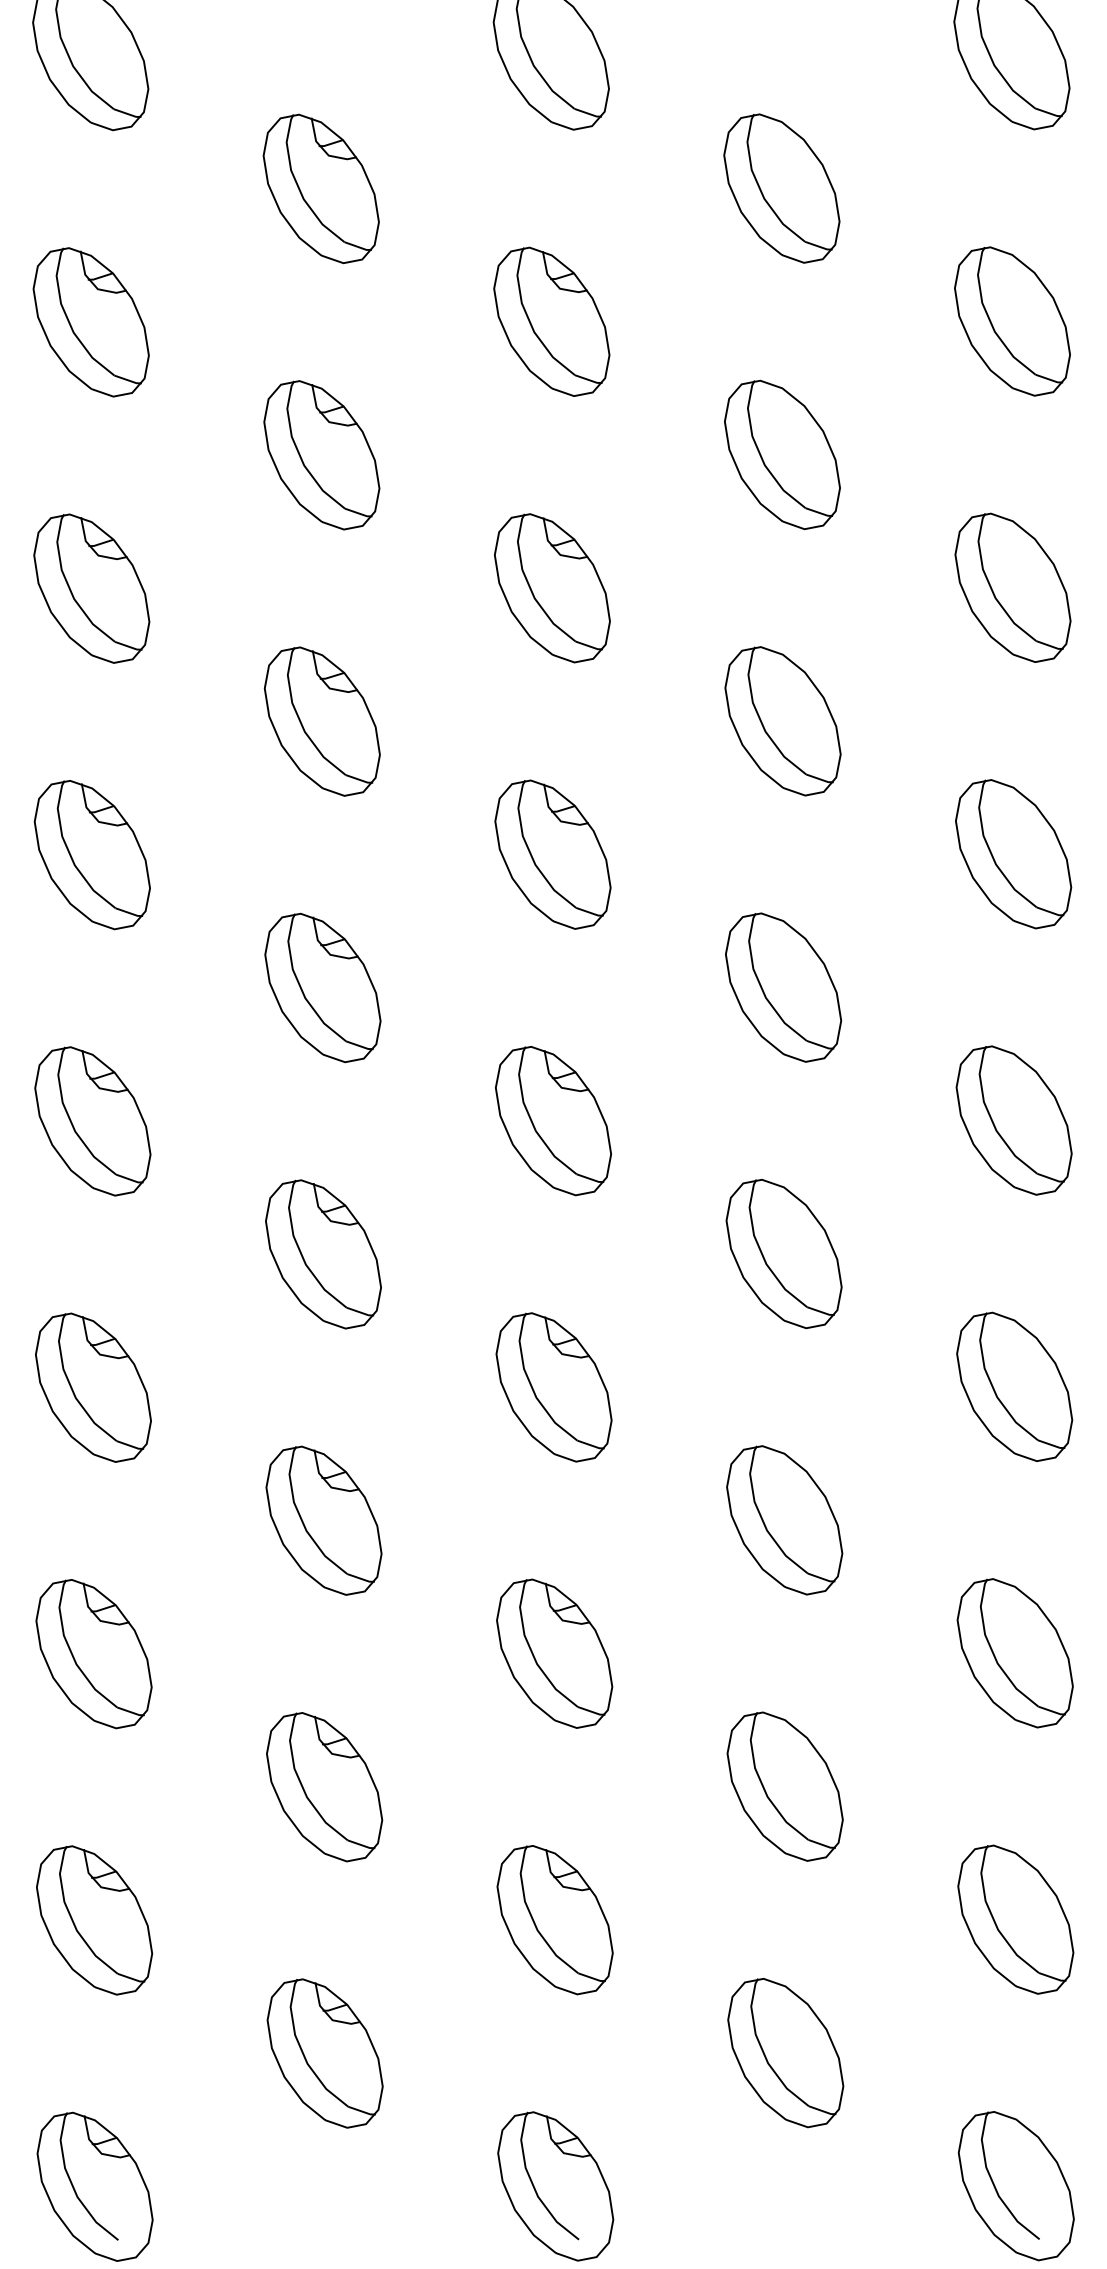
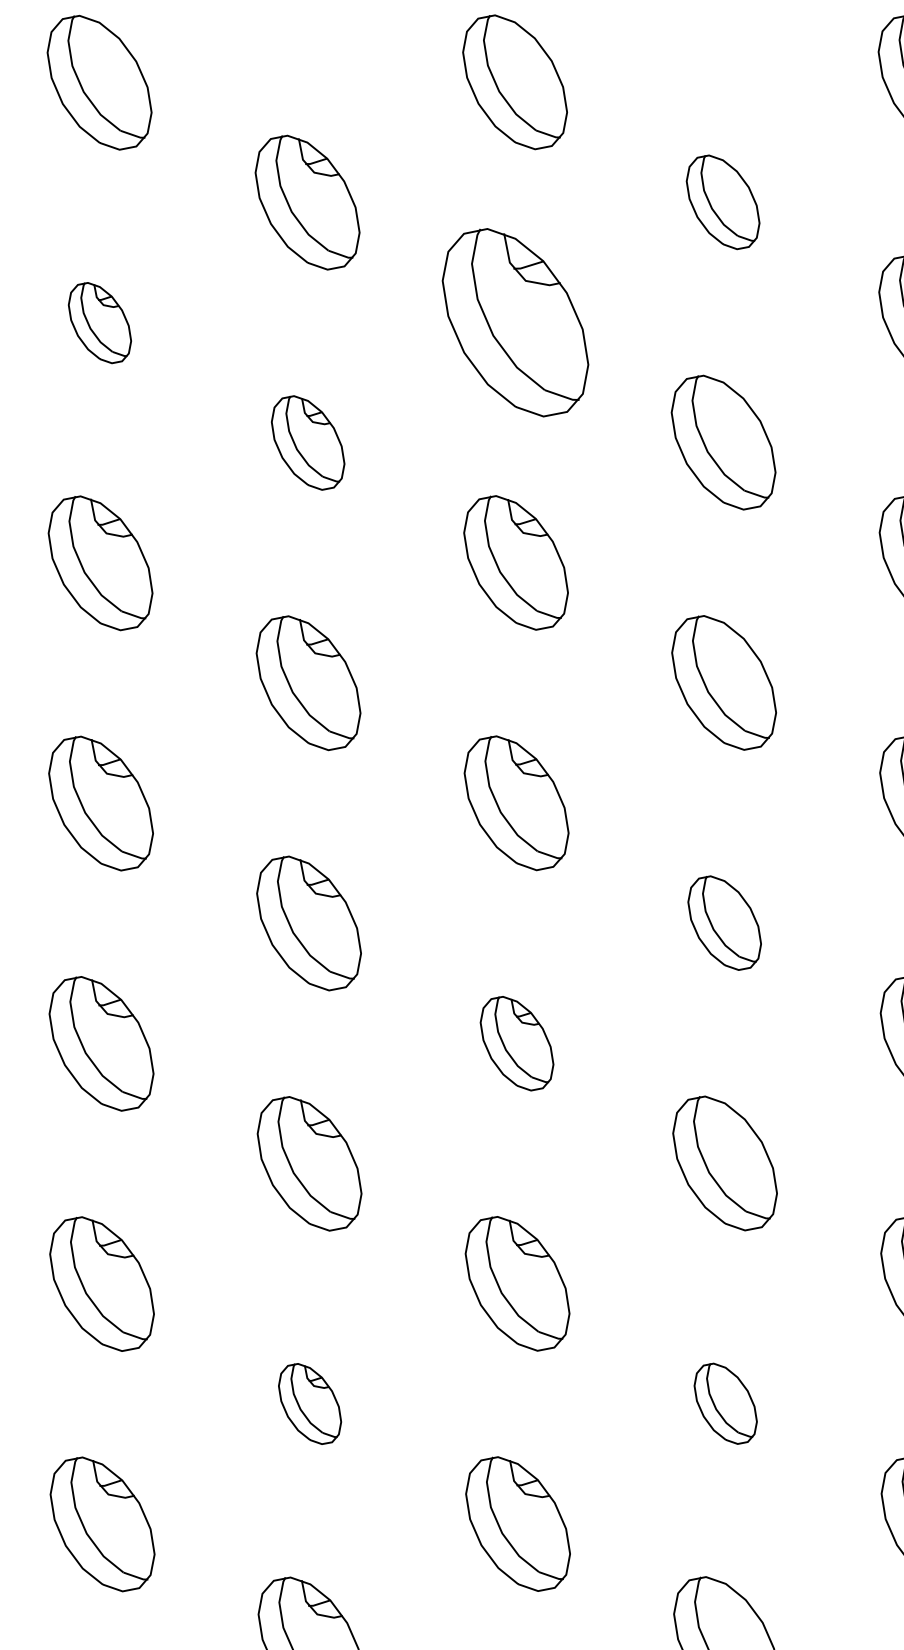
part: (781, 188) -> (722, 202), size x0.7
part: (551, 321) -> (515, 322), size x1.4
part: (90, 322) -> (99, 323), size x0.6
part: (321, 455) -> (307, 443), size x0.7
part: (783, 987) -> (724, 923), size x0.7
part: (553, 1121) -> (517, 1043), size x0.7
part: (323, 1520) -> (309, 1403), size x0.6
part: (784, 1520) -> (725, 1403), size x0.6

